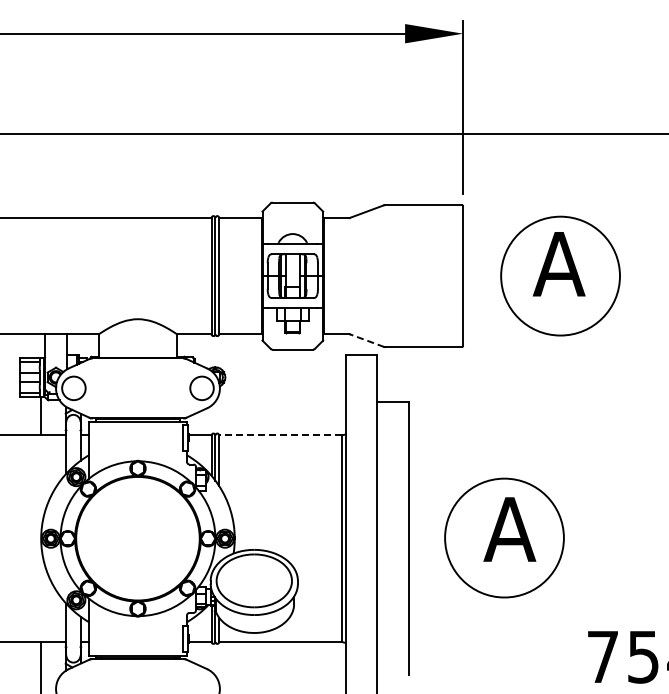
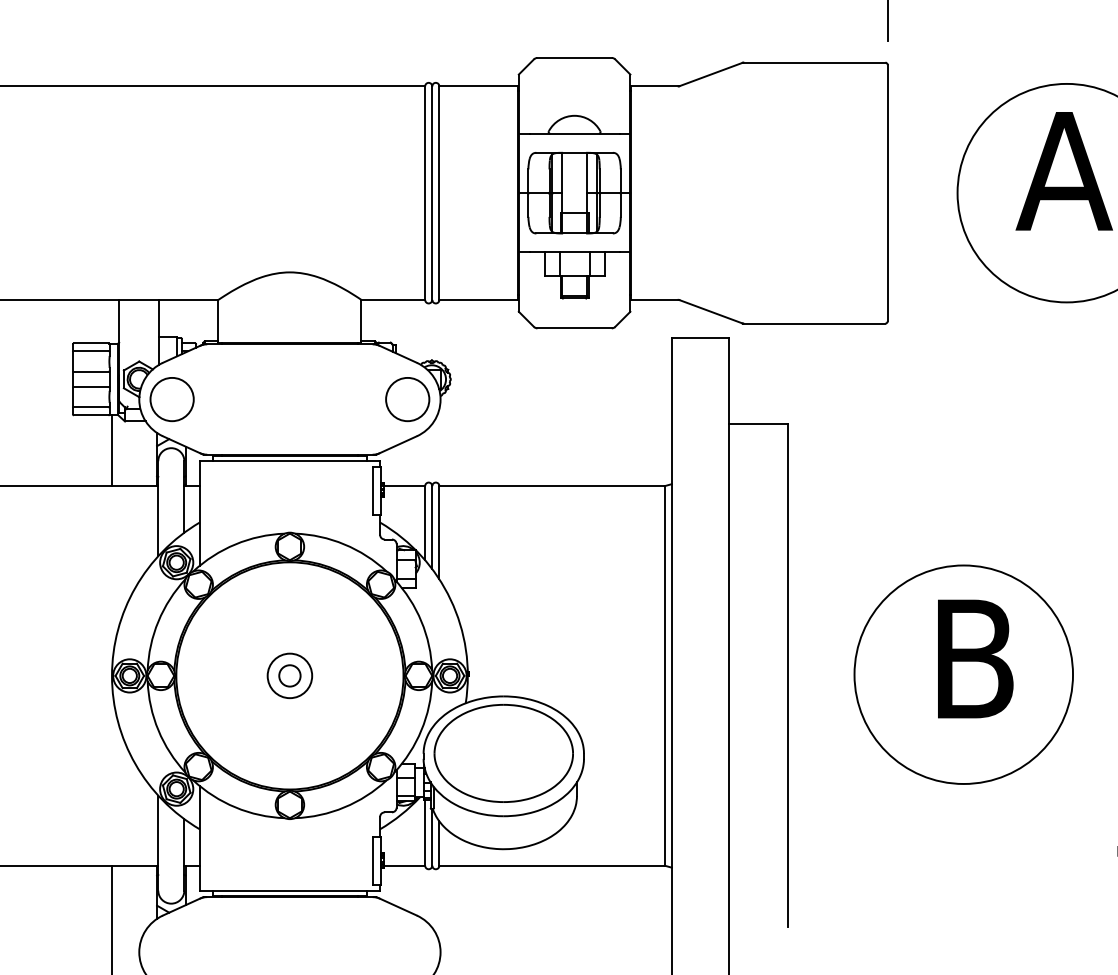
line: (366, 340) -> (710, 311), dashed -> solid
line: (280, 435) -> (551, 486), dashed -> solid
text: (509, 529) -> (972, 658), A -> B
part: (137, 538) -> (289, 675), added

